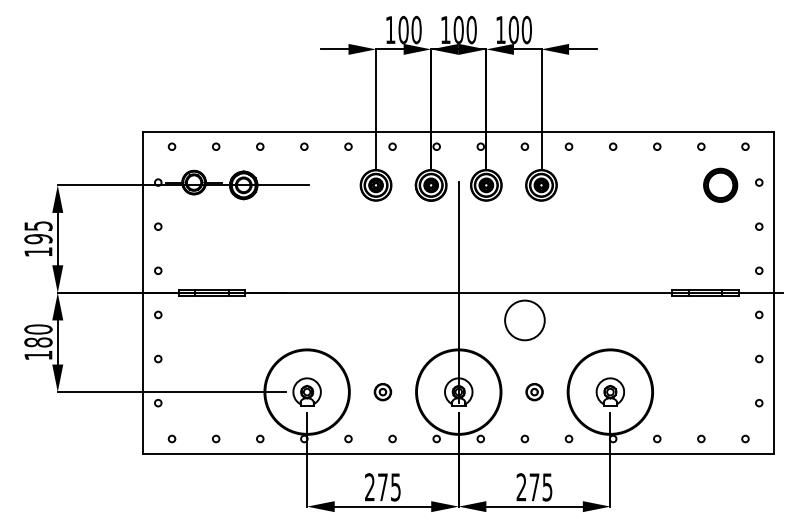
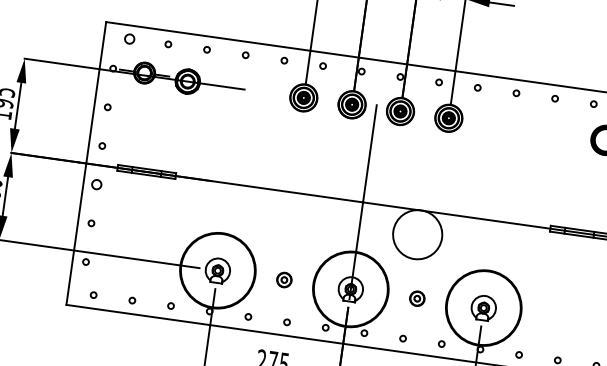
circle: (171, 146) -> (129, 38), size x1.6
circle: (158, 314) -> (97, 184), size x1.6
circle: (524, 320) -> (417, 234), size x1.4

